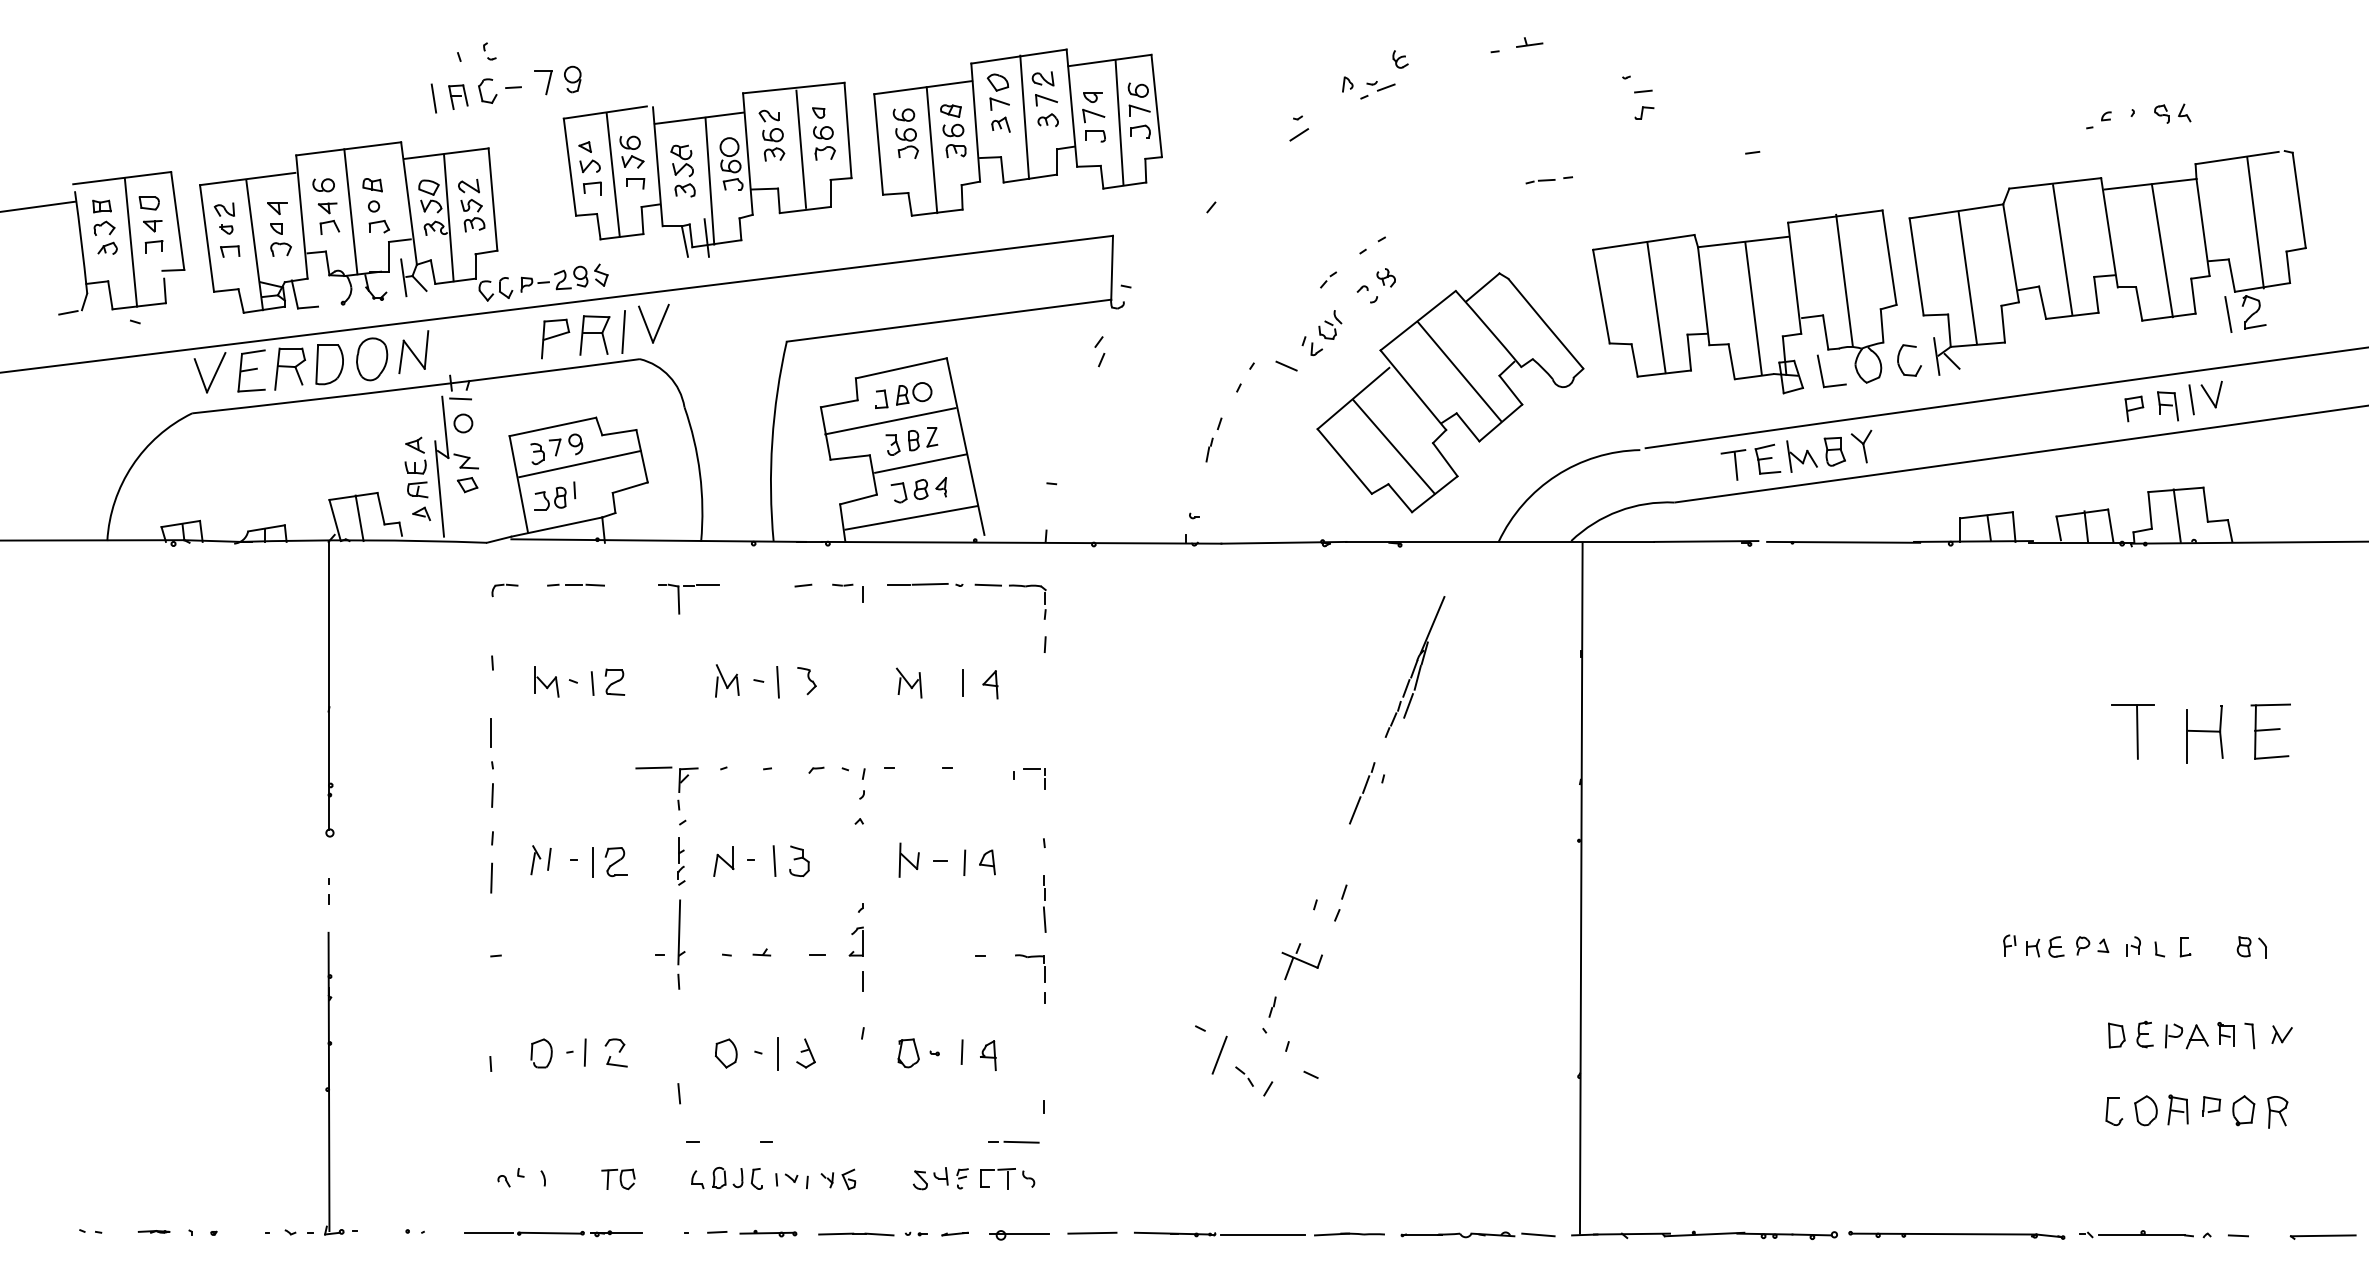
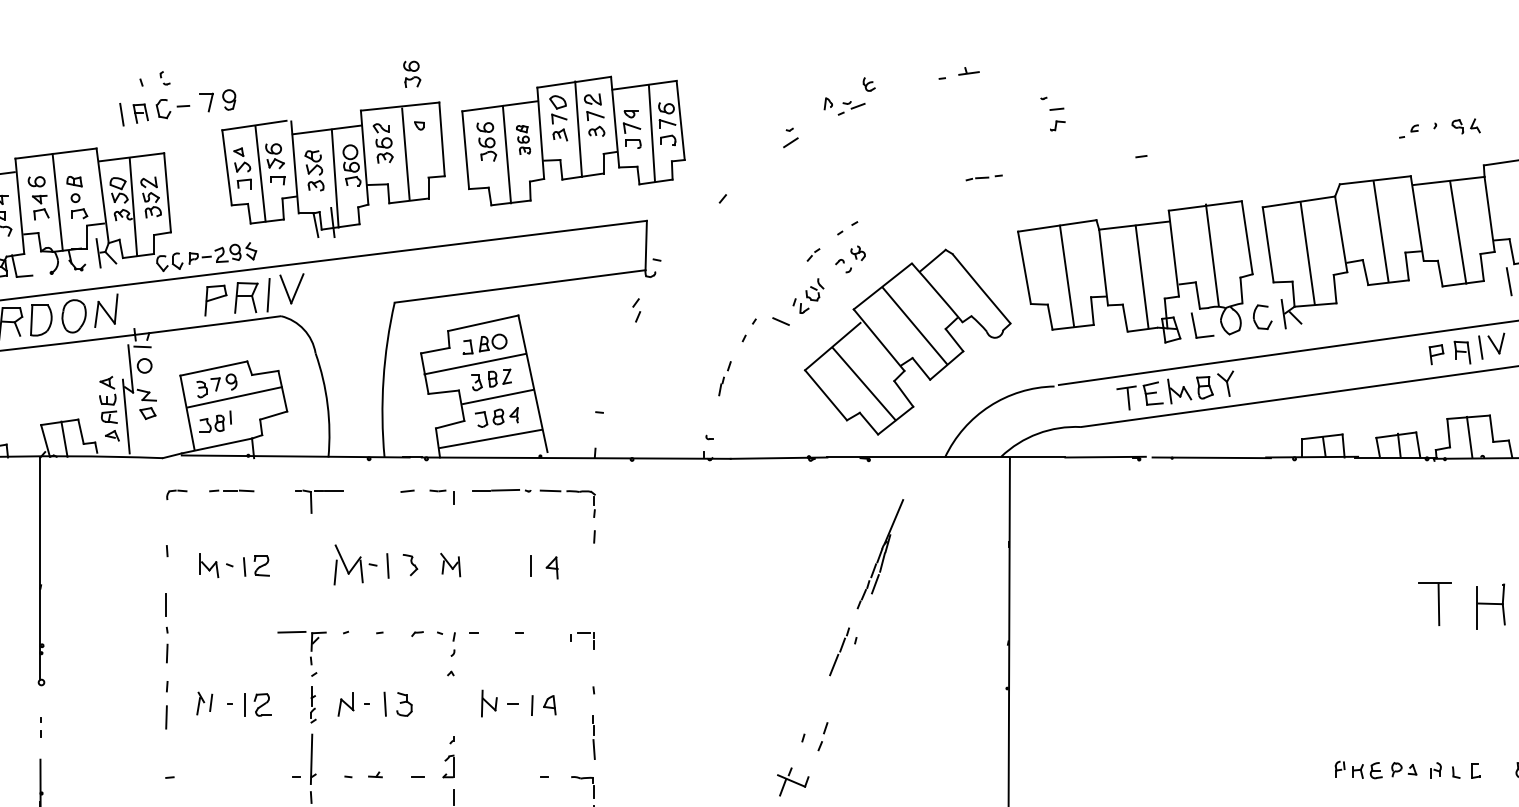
part: (953, 131) -> (523, 140), size x0.7
part: (824, 143) -> (412, 74), moved
part: (727, 680) -> (348, 564), size x1.6
part: (909, 682) -> (450, 564), moved

